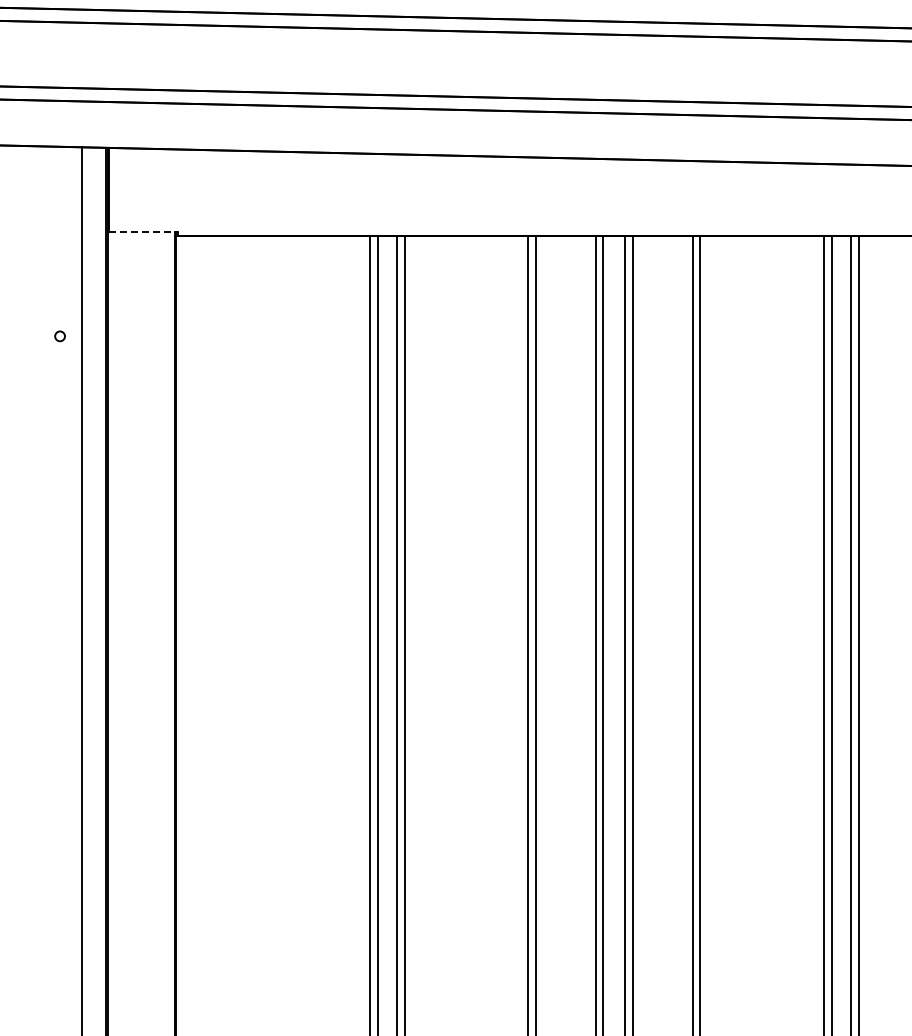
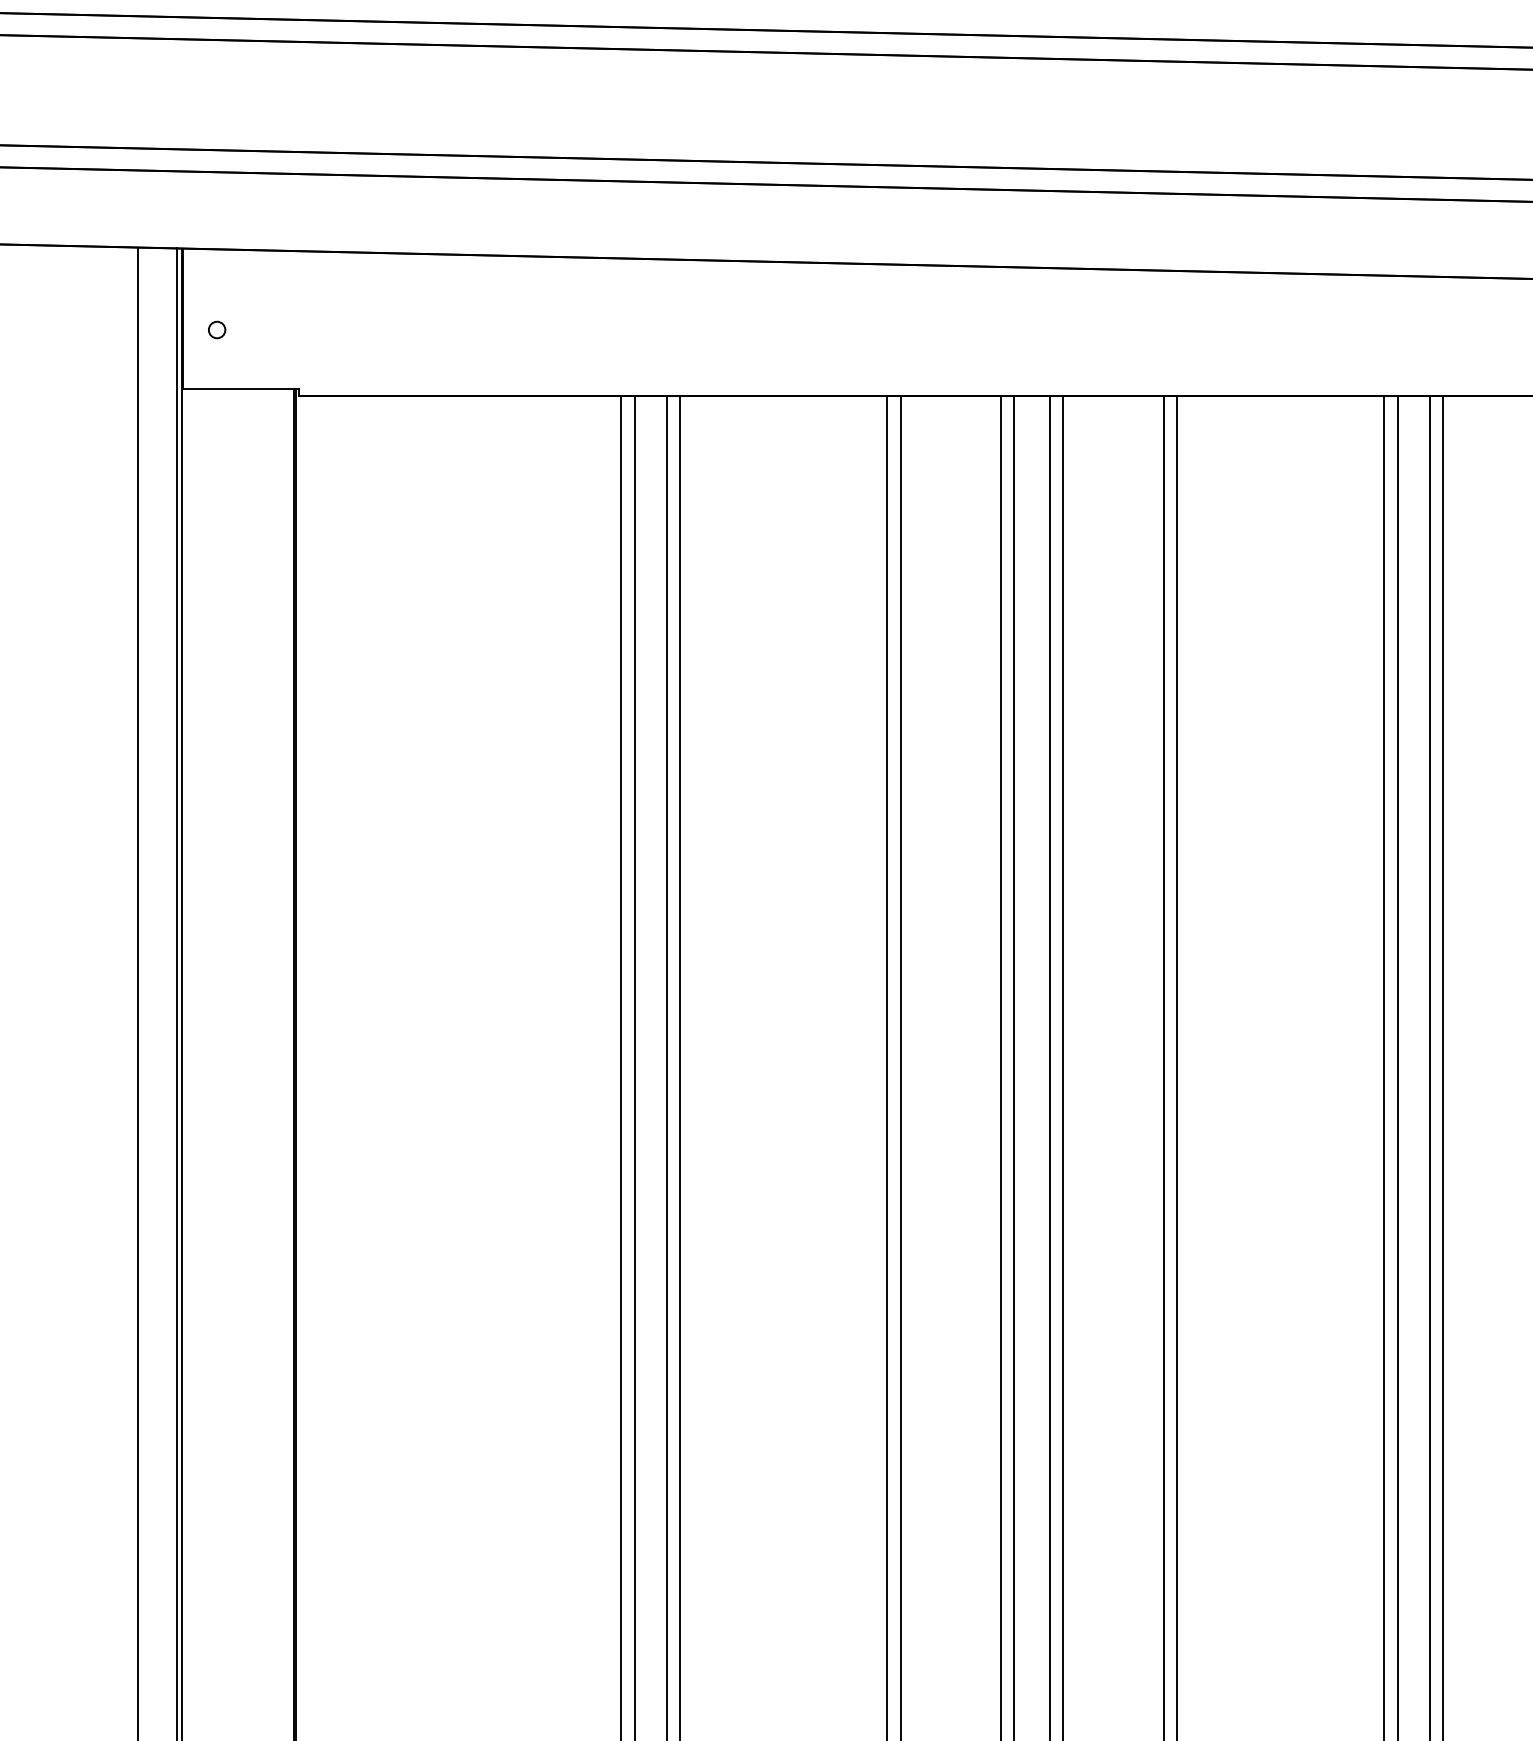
line: (143, 231) -> (241, 389), dashed -> solid
circle: (59, 336) -> (216, 330), moved

